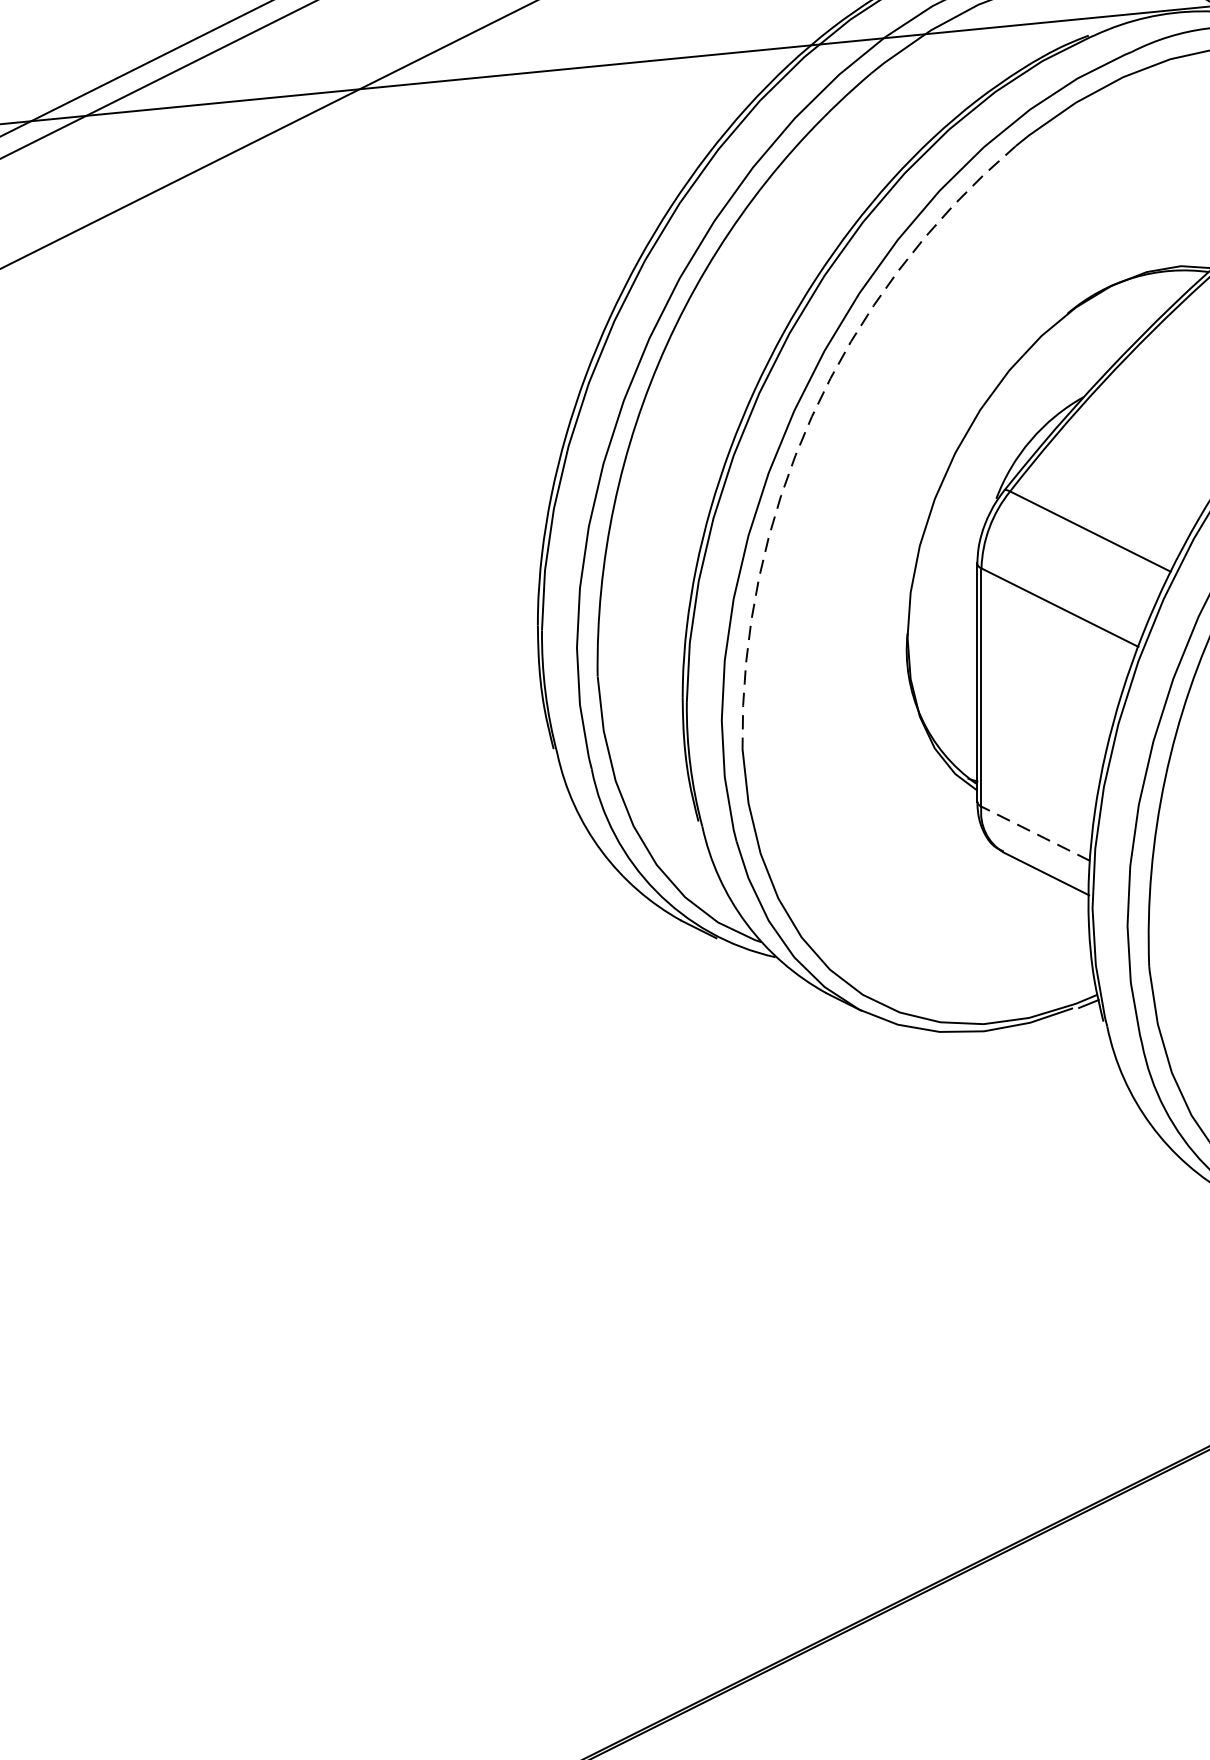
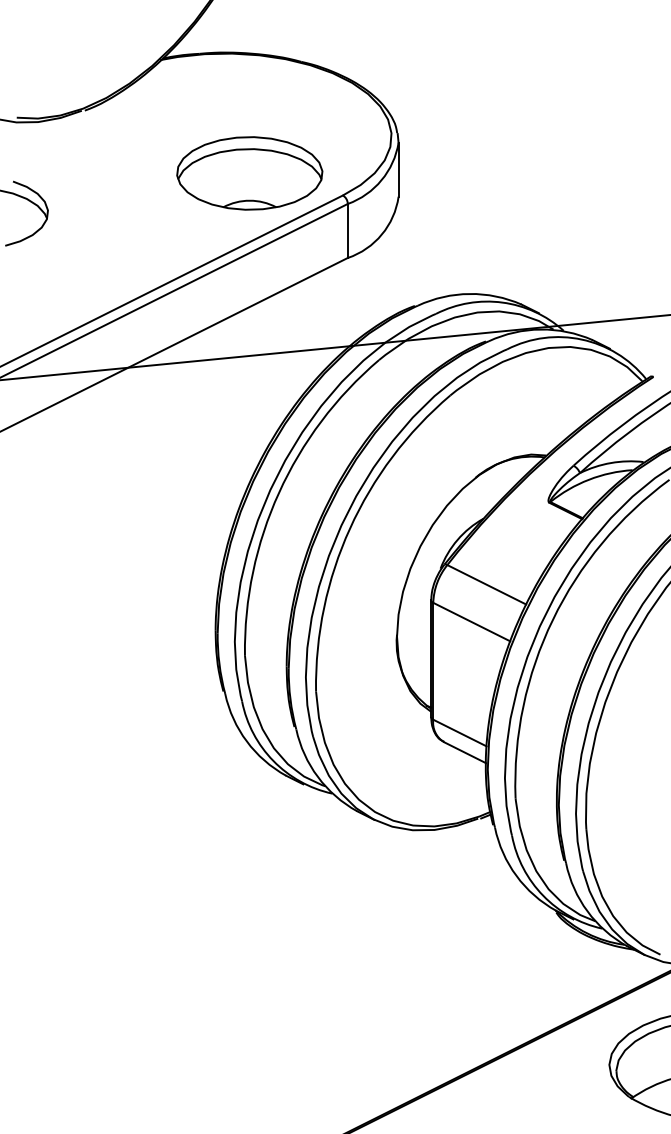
arc: (812, 416) -> (350, 528), dashed -> solid
line: (1034, 834) -> (459, 733), dashed -> solid

